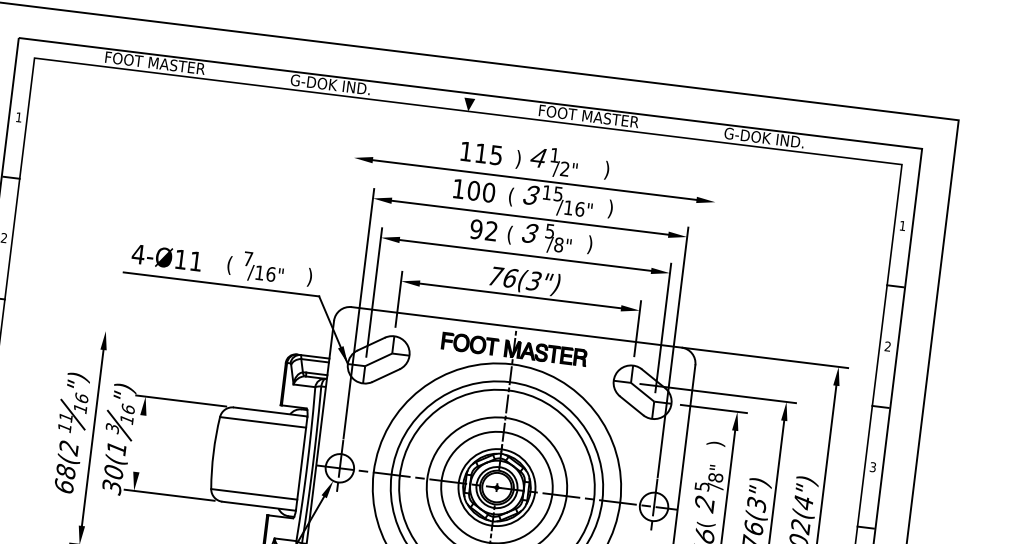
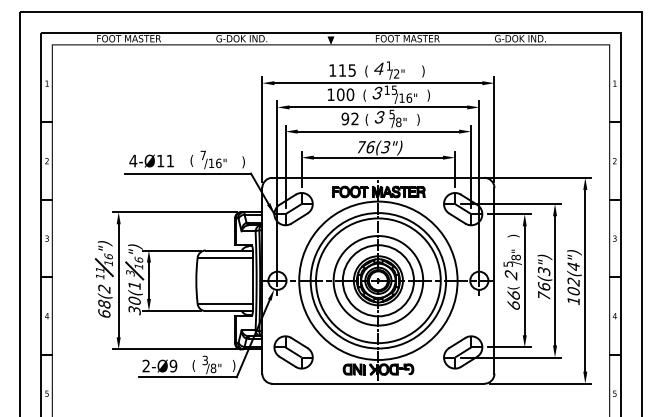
text: (518, 159) -> (366, 71), ) -> (
line: (345, 229) -> (262, 129), added
line: (706, 274) -> (494, 129), added
line: (192, 342) -> (174, 212), added
line: (139, 443) -> (148, 280), added

